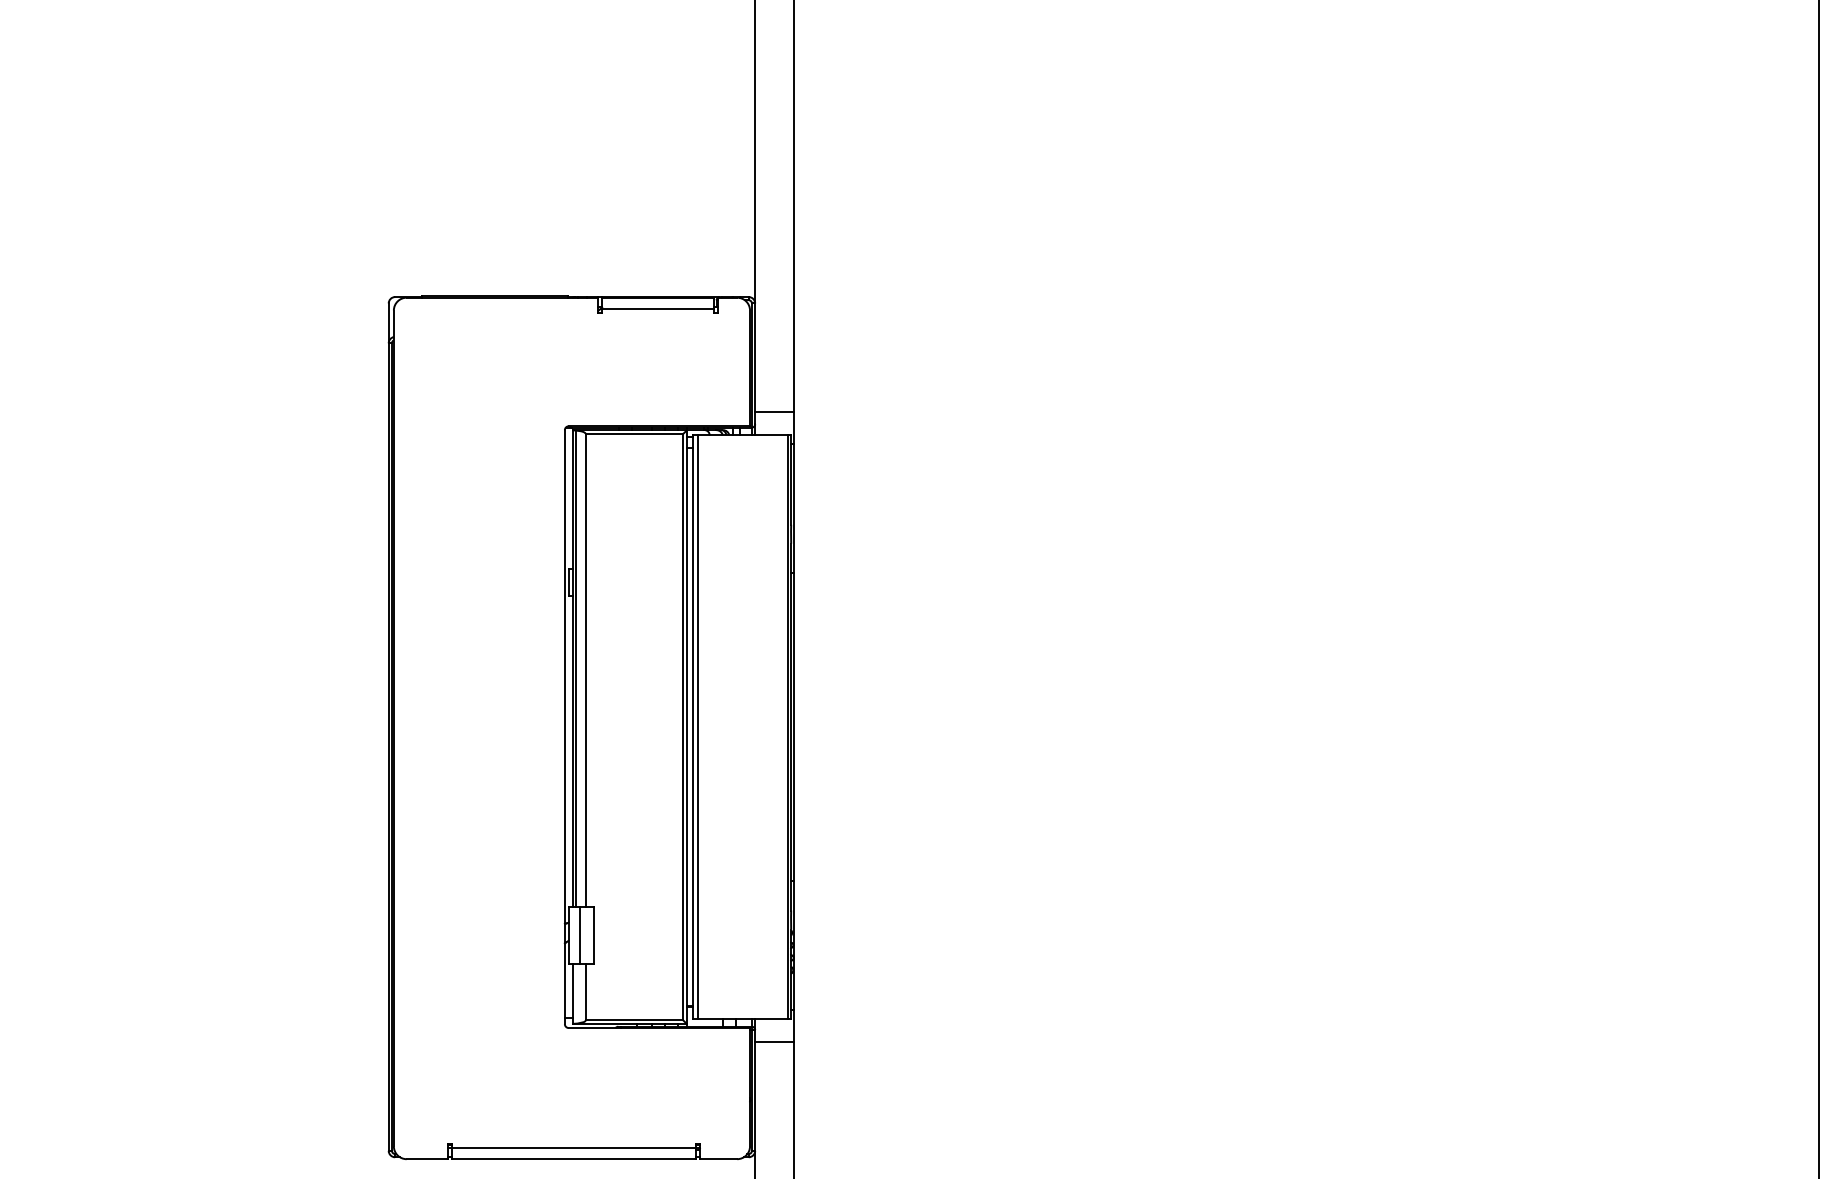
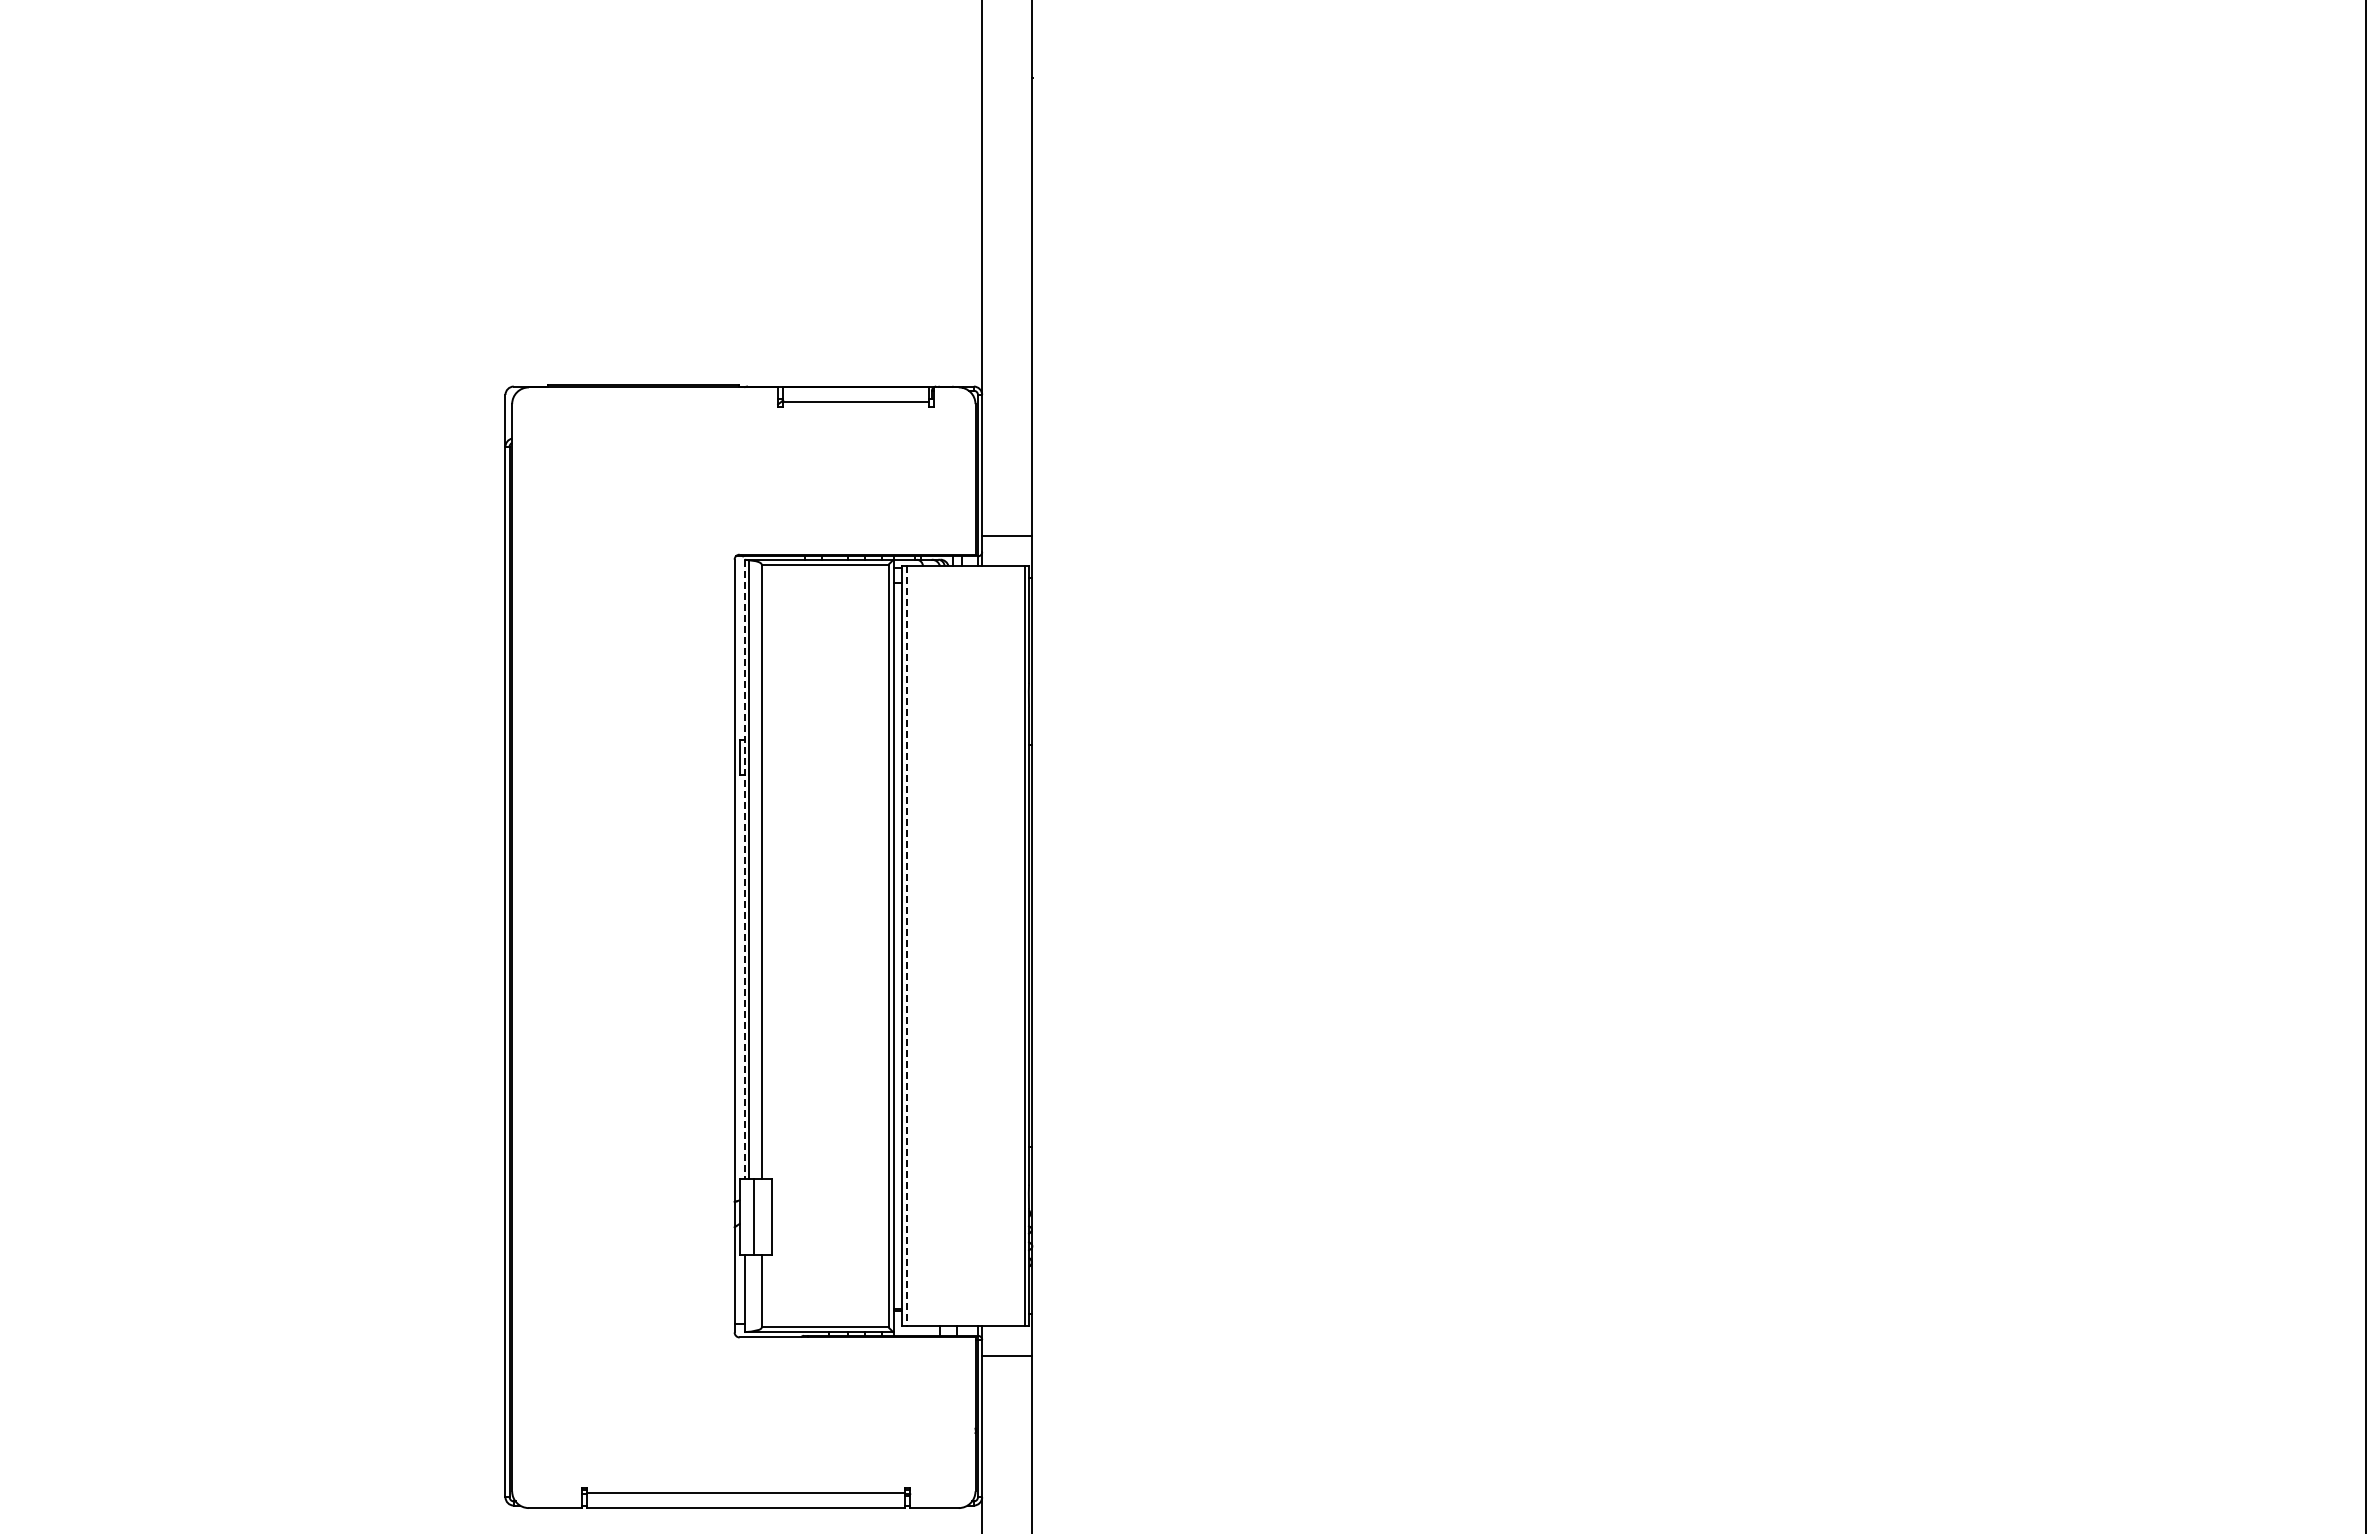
line: (572, 668) -> (744, 869), solid -> dashed
line: (697, 727) -> (907, 946), solid -> dashed

